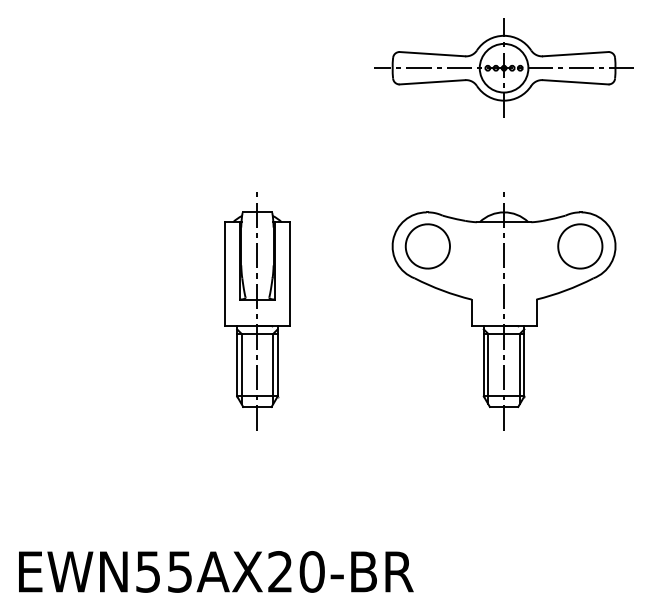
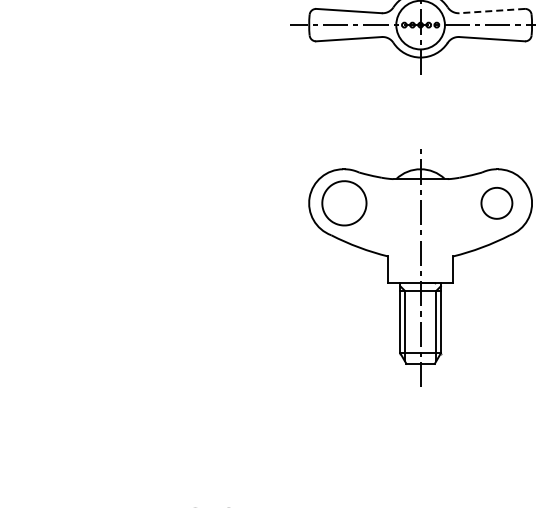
line: (575, 54) -> (492, 11), solid -> dashed
part: (580, 246) -> (497, 203), size x0.7
part: (257, 311) -> (174, 268), removed

